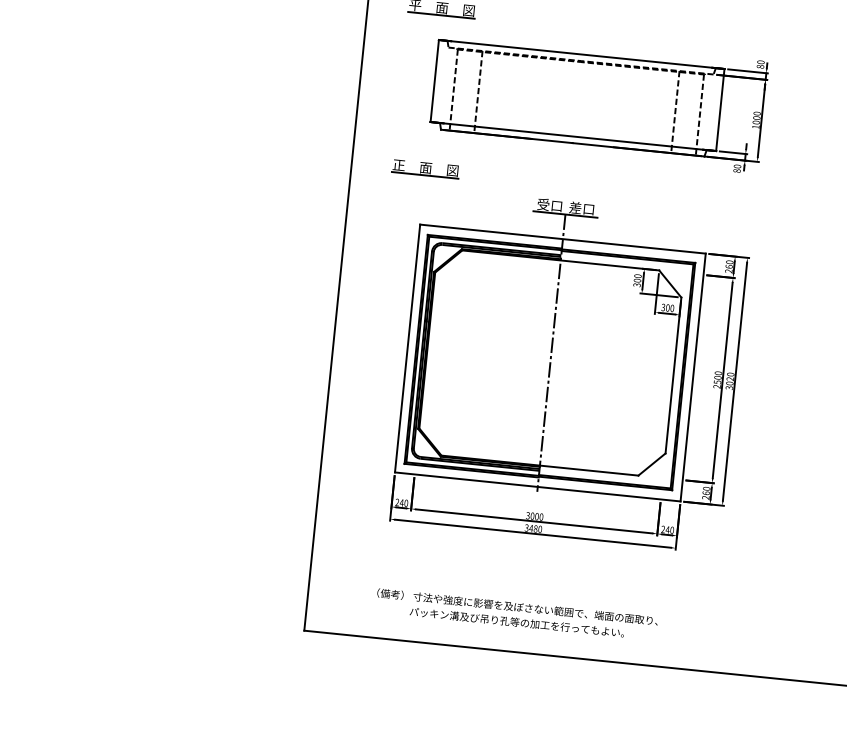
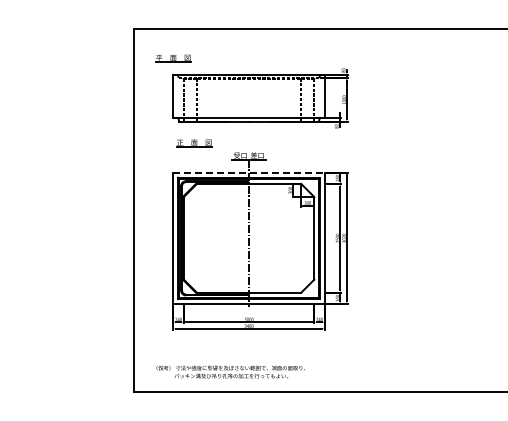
part: (425, 169) -> (194, 143), moved
line: (563, 238) -> (249, 172), solid -> dashed
text: (516, 613) -> (230, 371), moved

